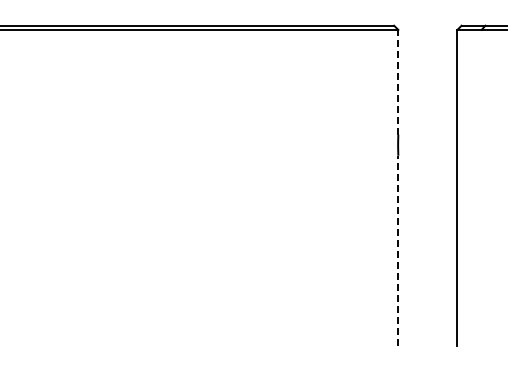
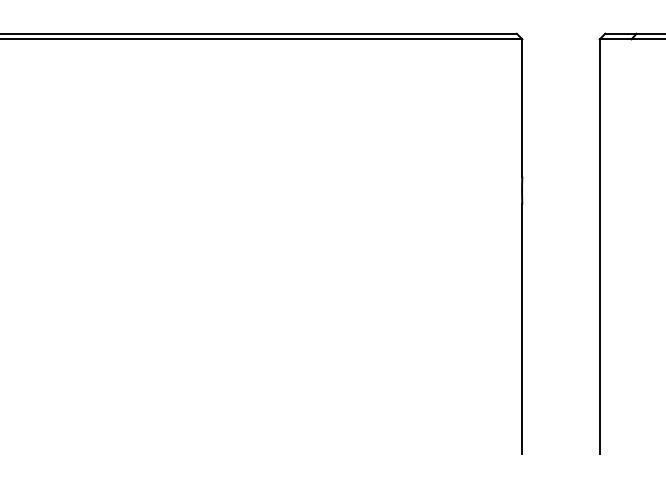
line: (398, 81) -> (522, 106), dashed -> solid
line: (398, 250) -> (522, 328), dashed -> solid

